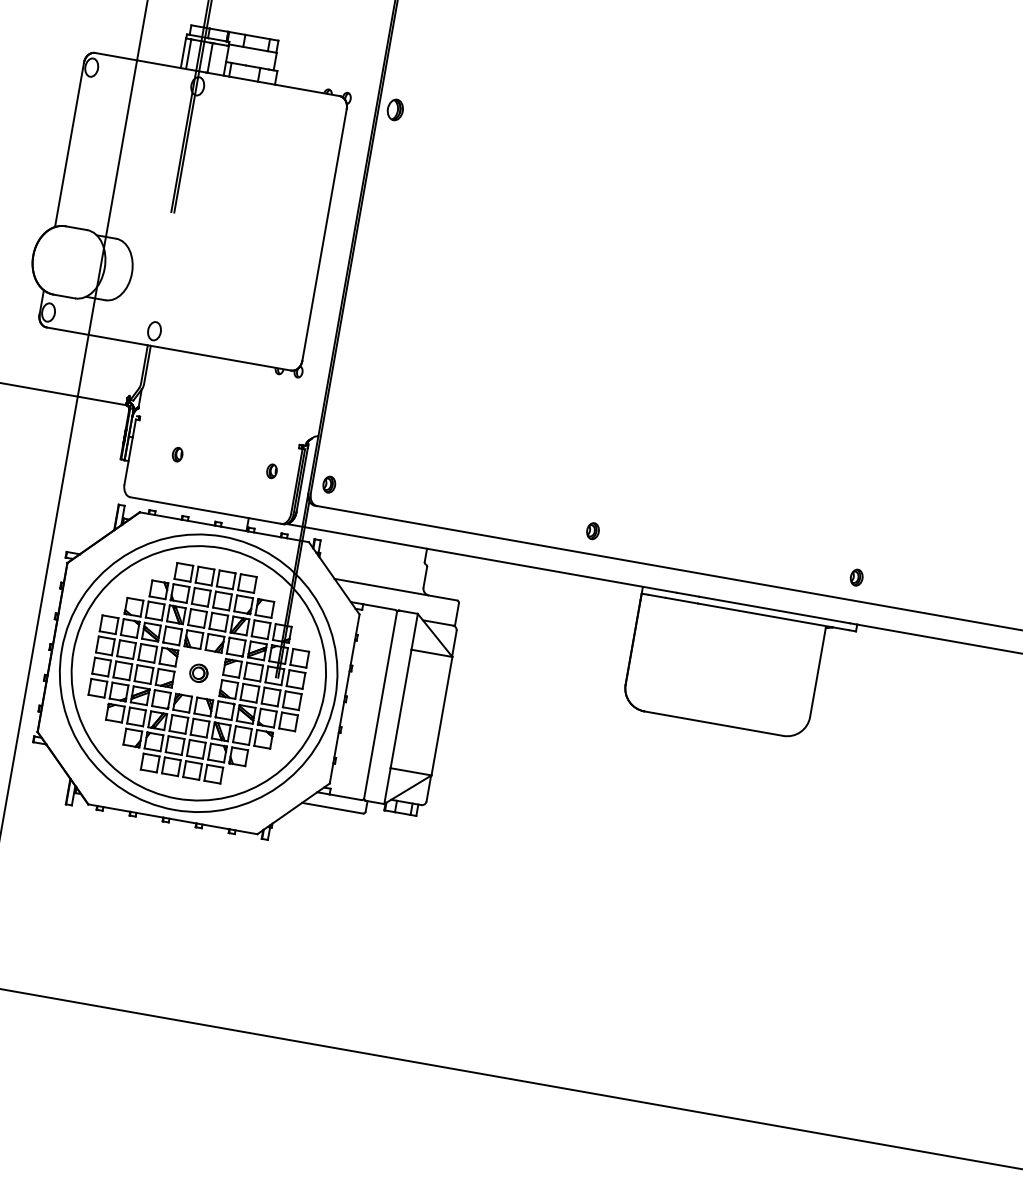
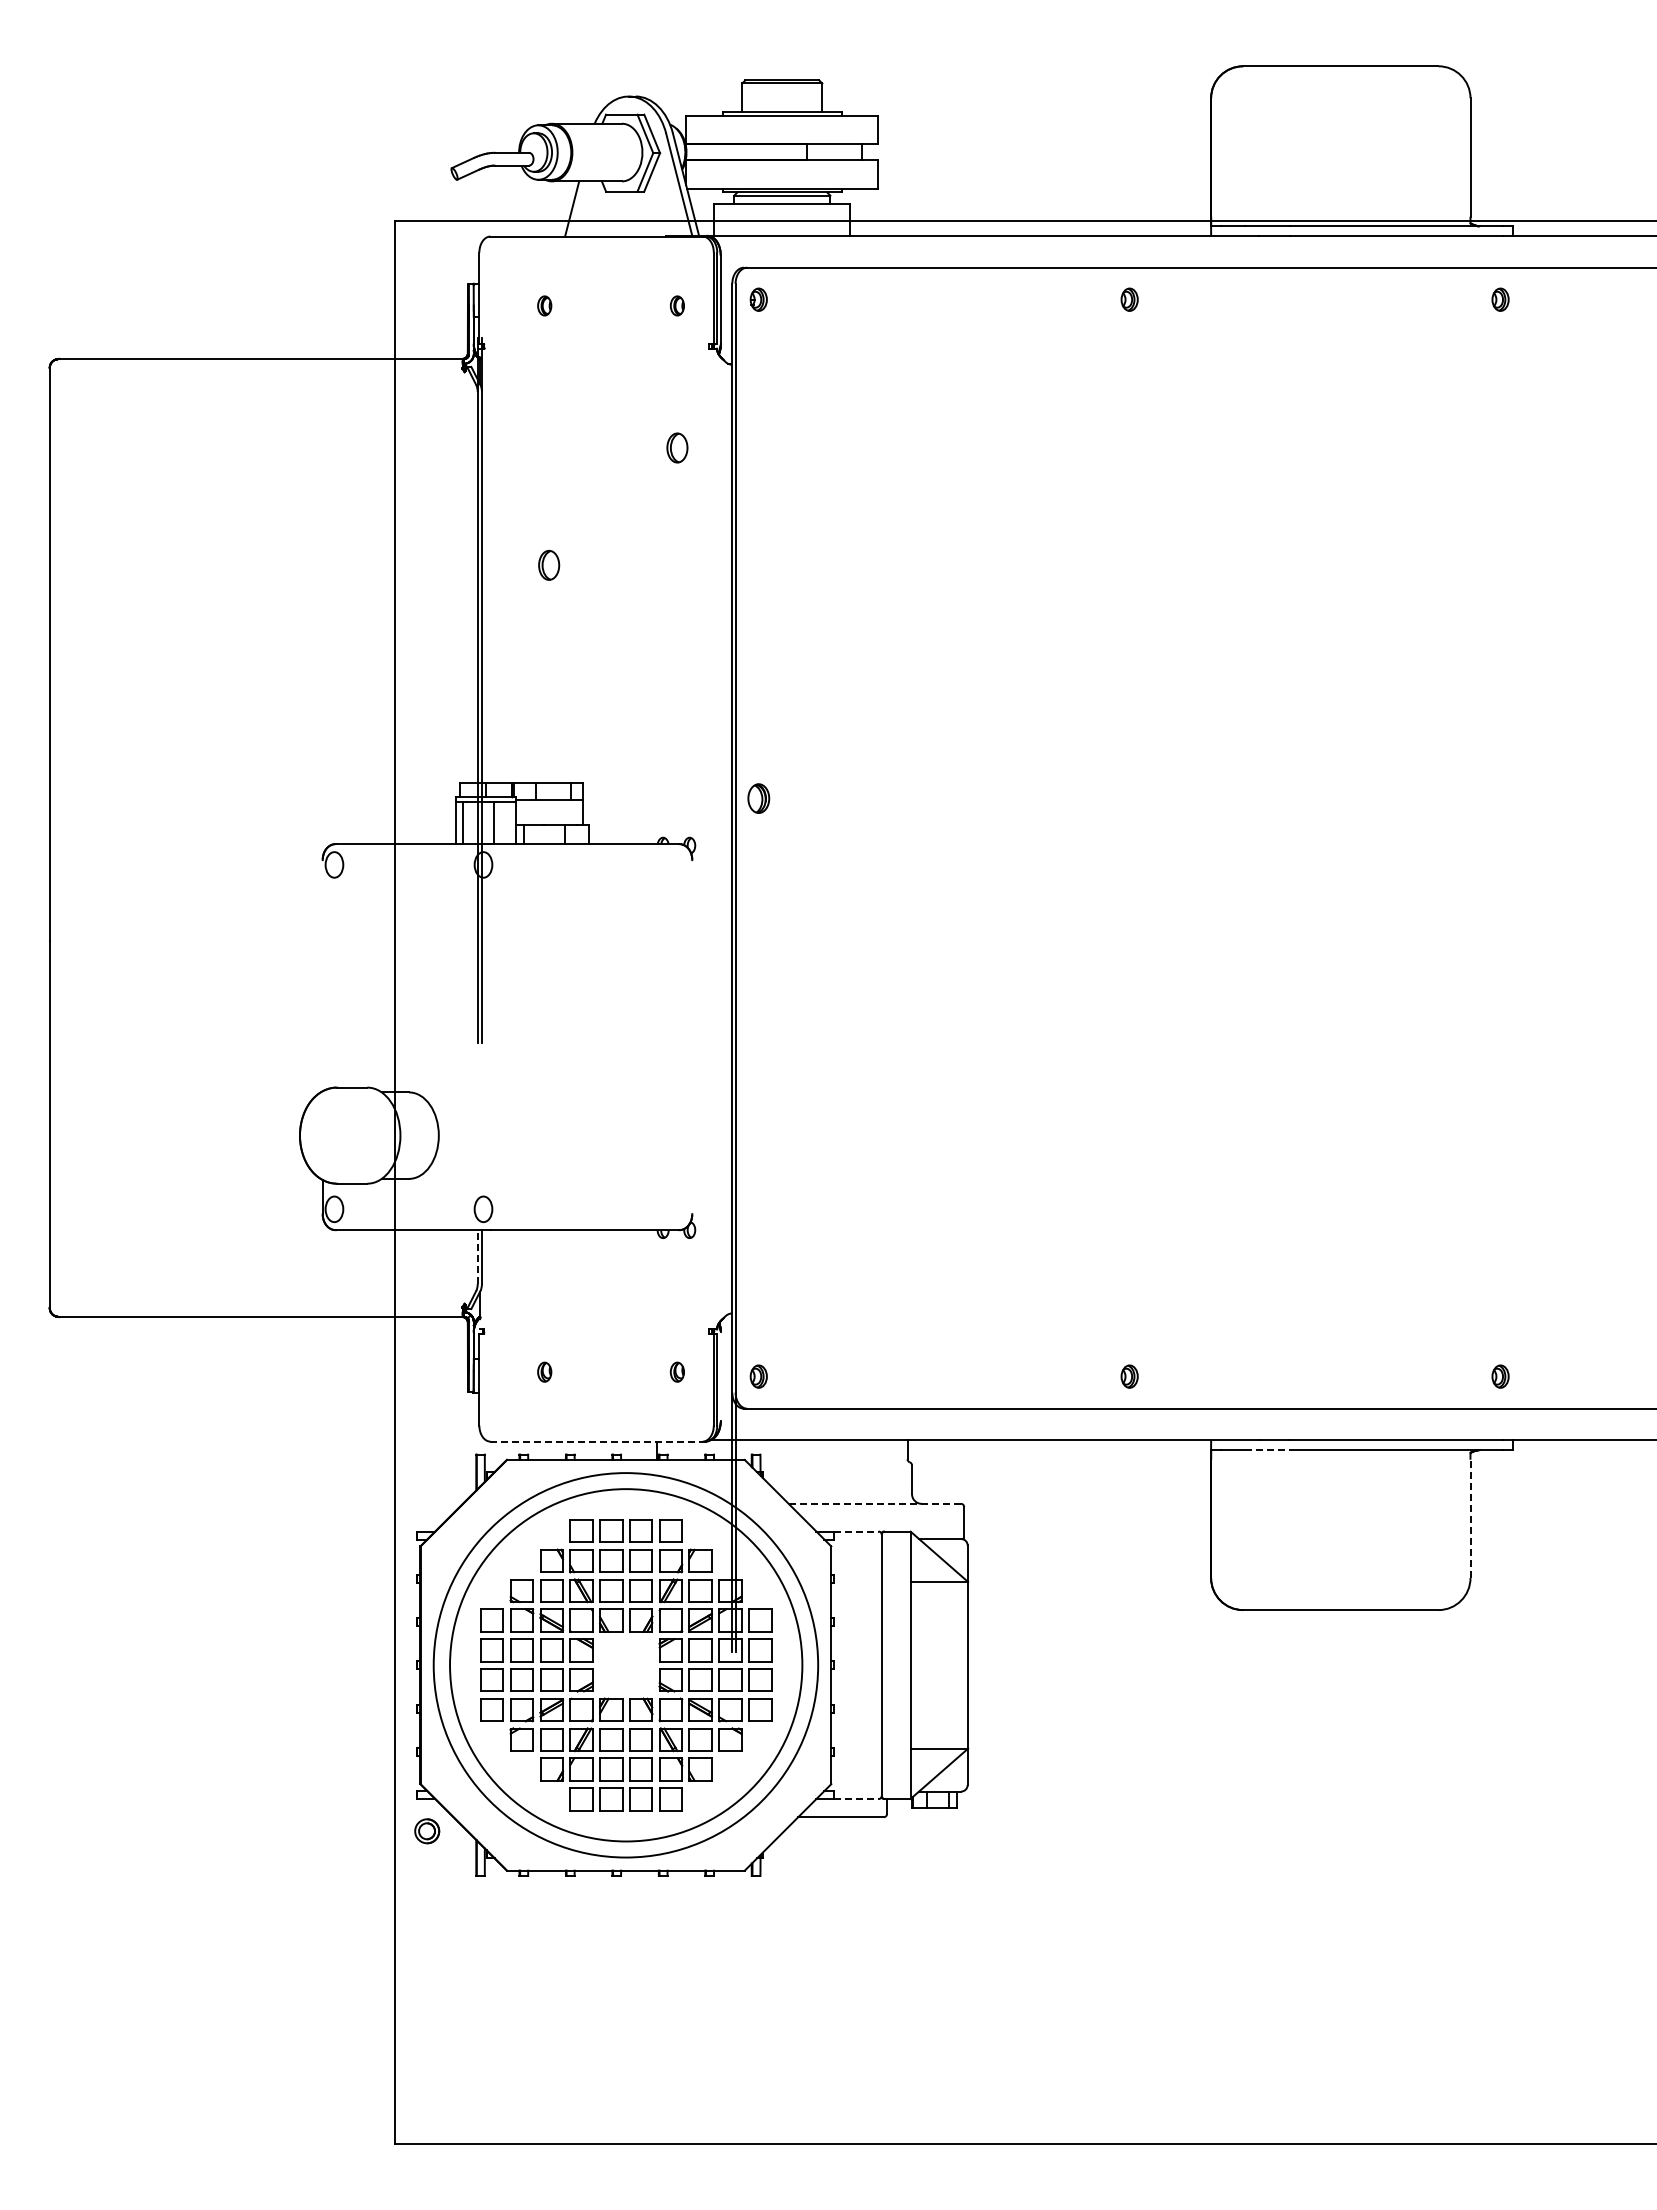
part: (395, 109) -> (758, 798), moved
line: (69, 144) -> (322, 975), removed
line: (324, 235) -> (692, 1037), removed
line: (144, 364) -> (477, 1257), solid -> dashed
line: (302, 479) -> (720, 1376), removed
line: (206, 510) -> (597, 1441), solid -> dashed
line: (395, 589) -> (874, 1503), solid -> dashed
line: (681, 600) -> (1267, 1450), solid -> dashed
line: (379, 607) -> (856, 1531), solid -> dashed
part: (199, 673) -> (427, 1831), moved
line: (817, 674) -> (1470, 1518), solid -> dashed
line: (345, 797) -> (856, 1799), solid -> dashed

